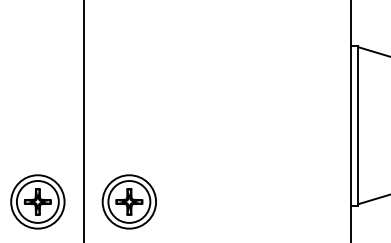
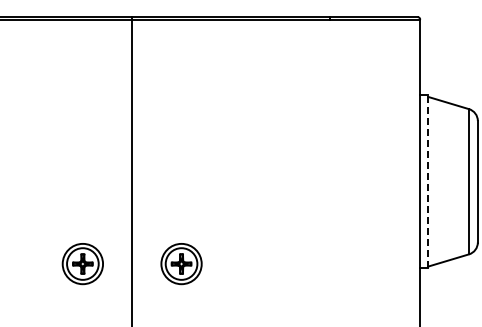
line: (358, 125) -> (428, 181), solid -> dashed
part: (37, 201) -> (82, 263), size x0.7
part: (129, 201) -> (181, 263), size x0.7

